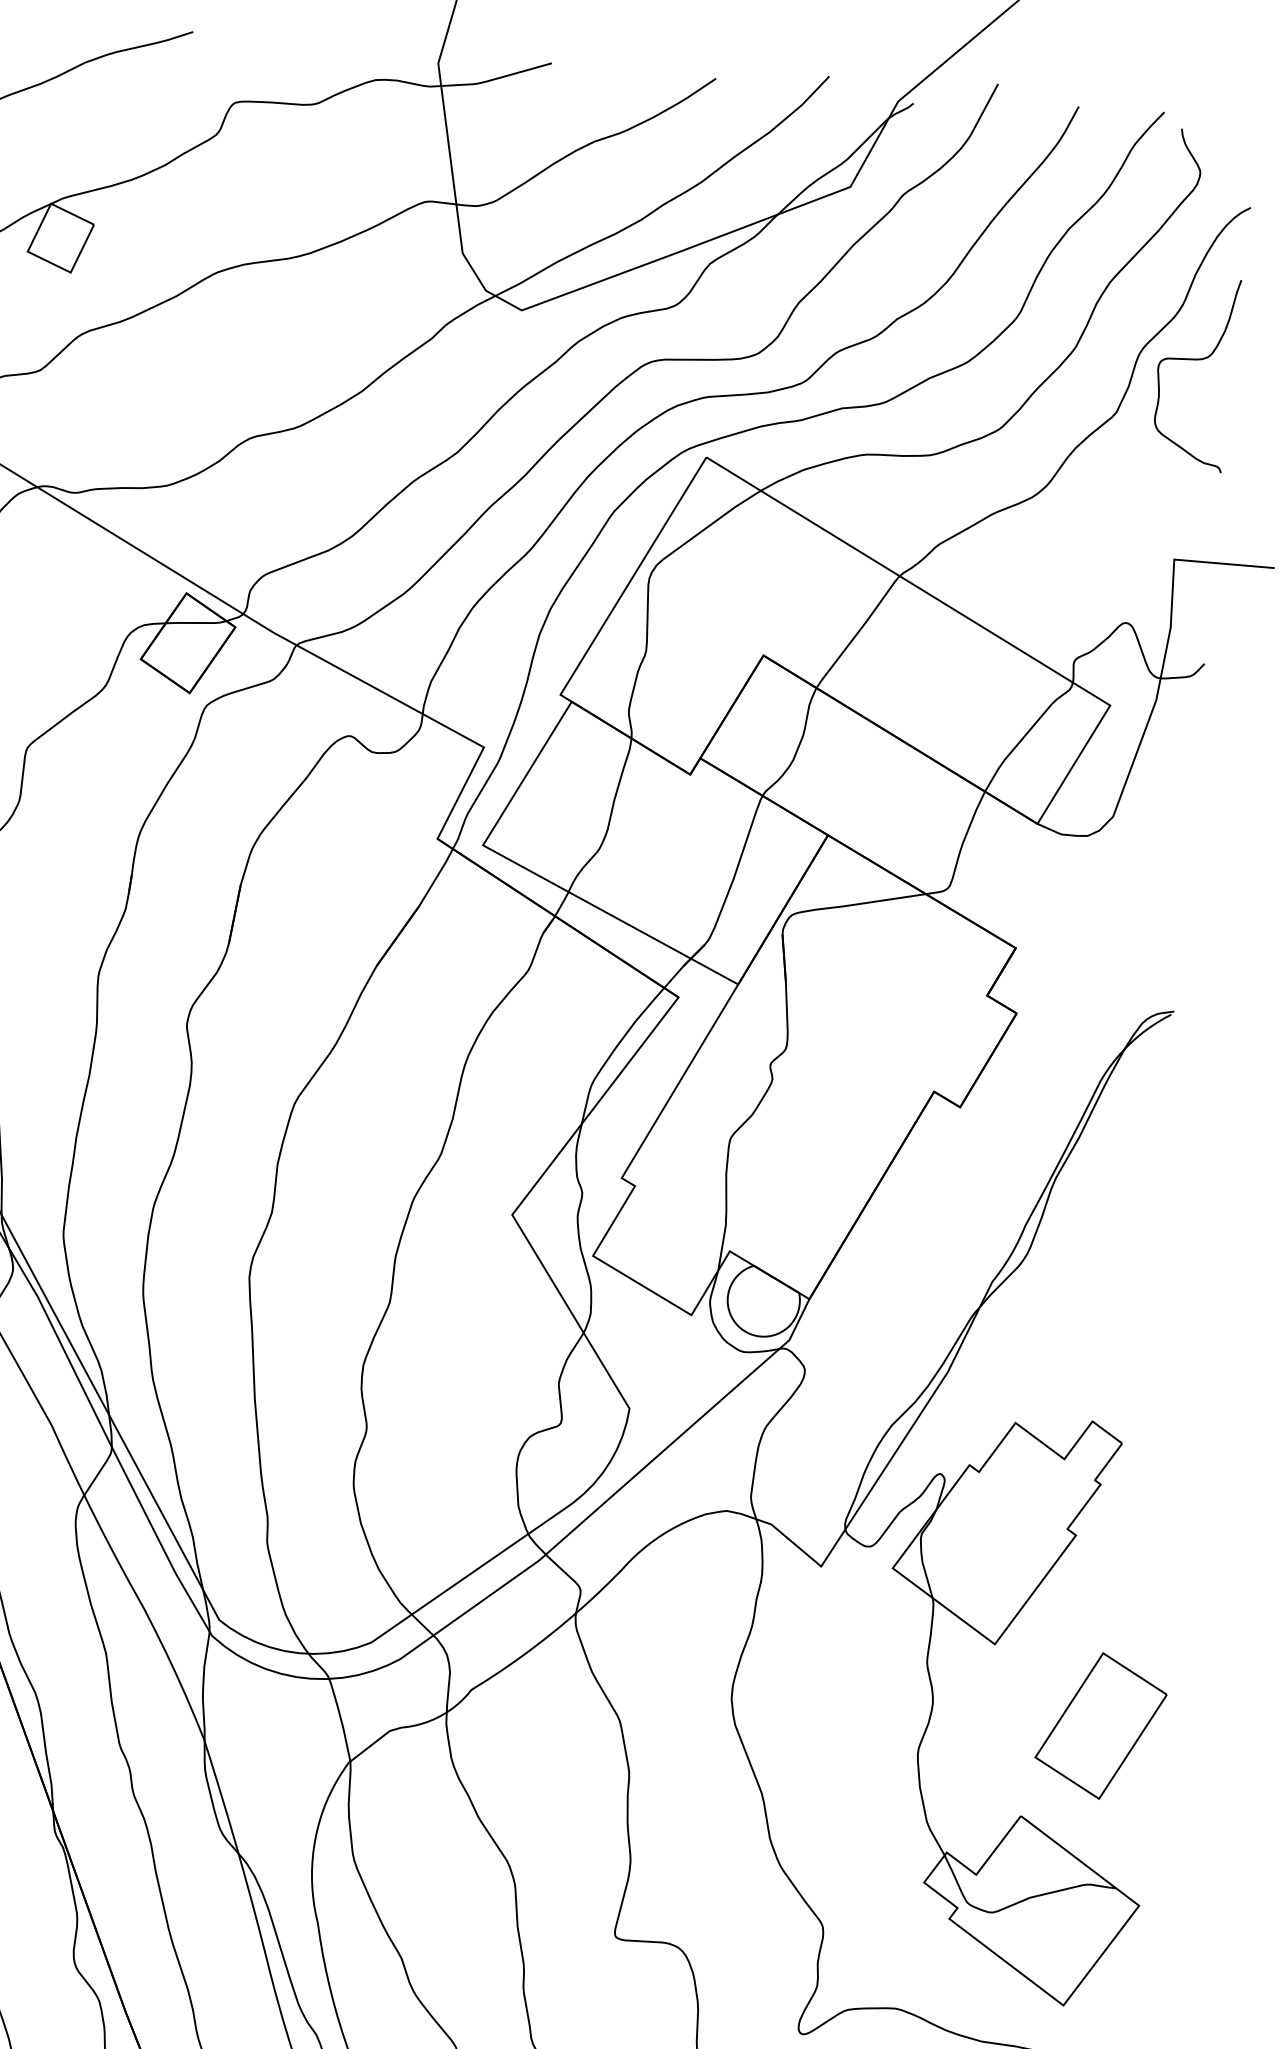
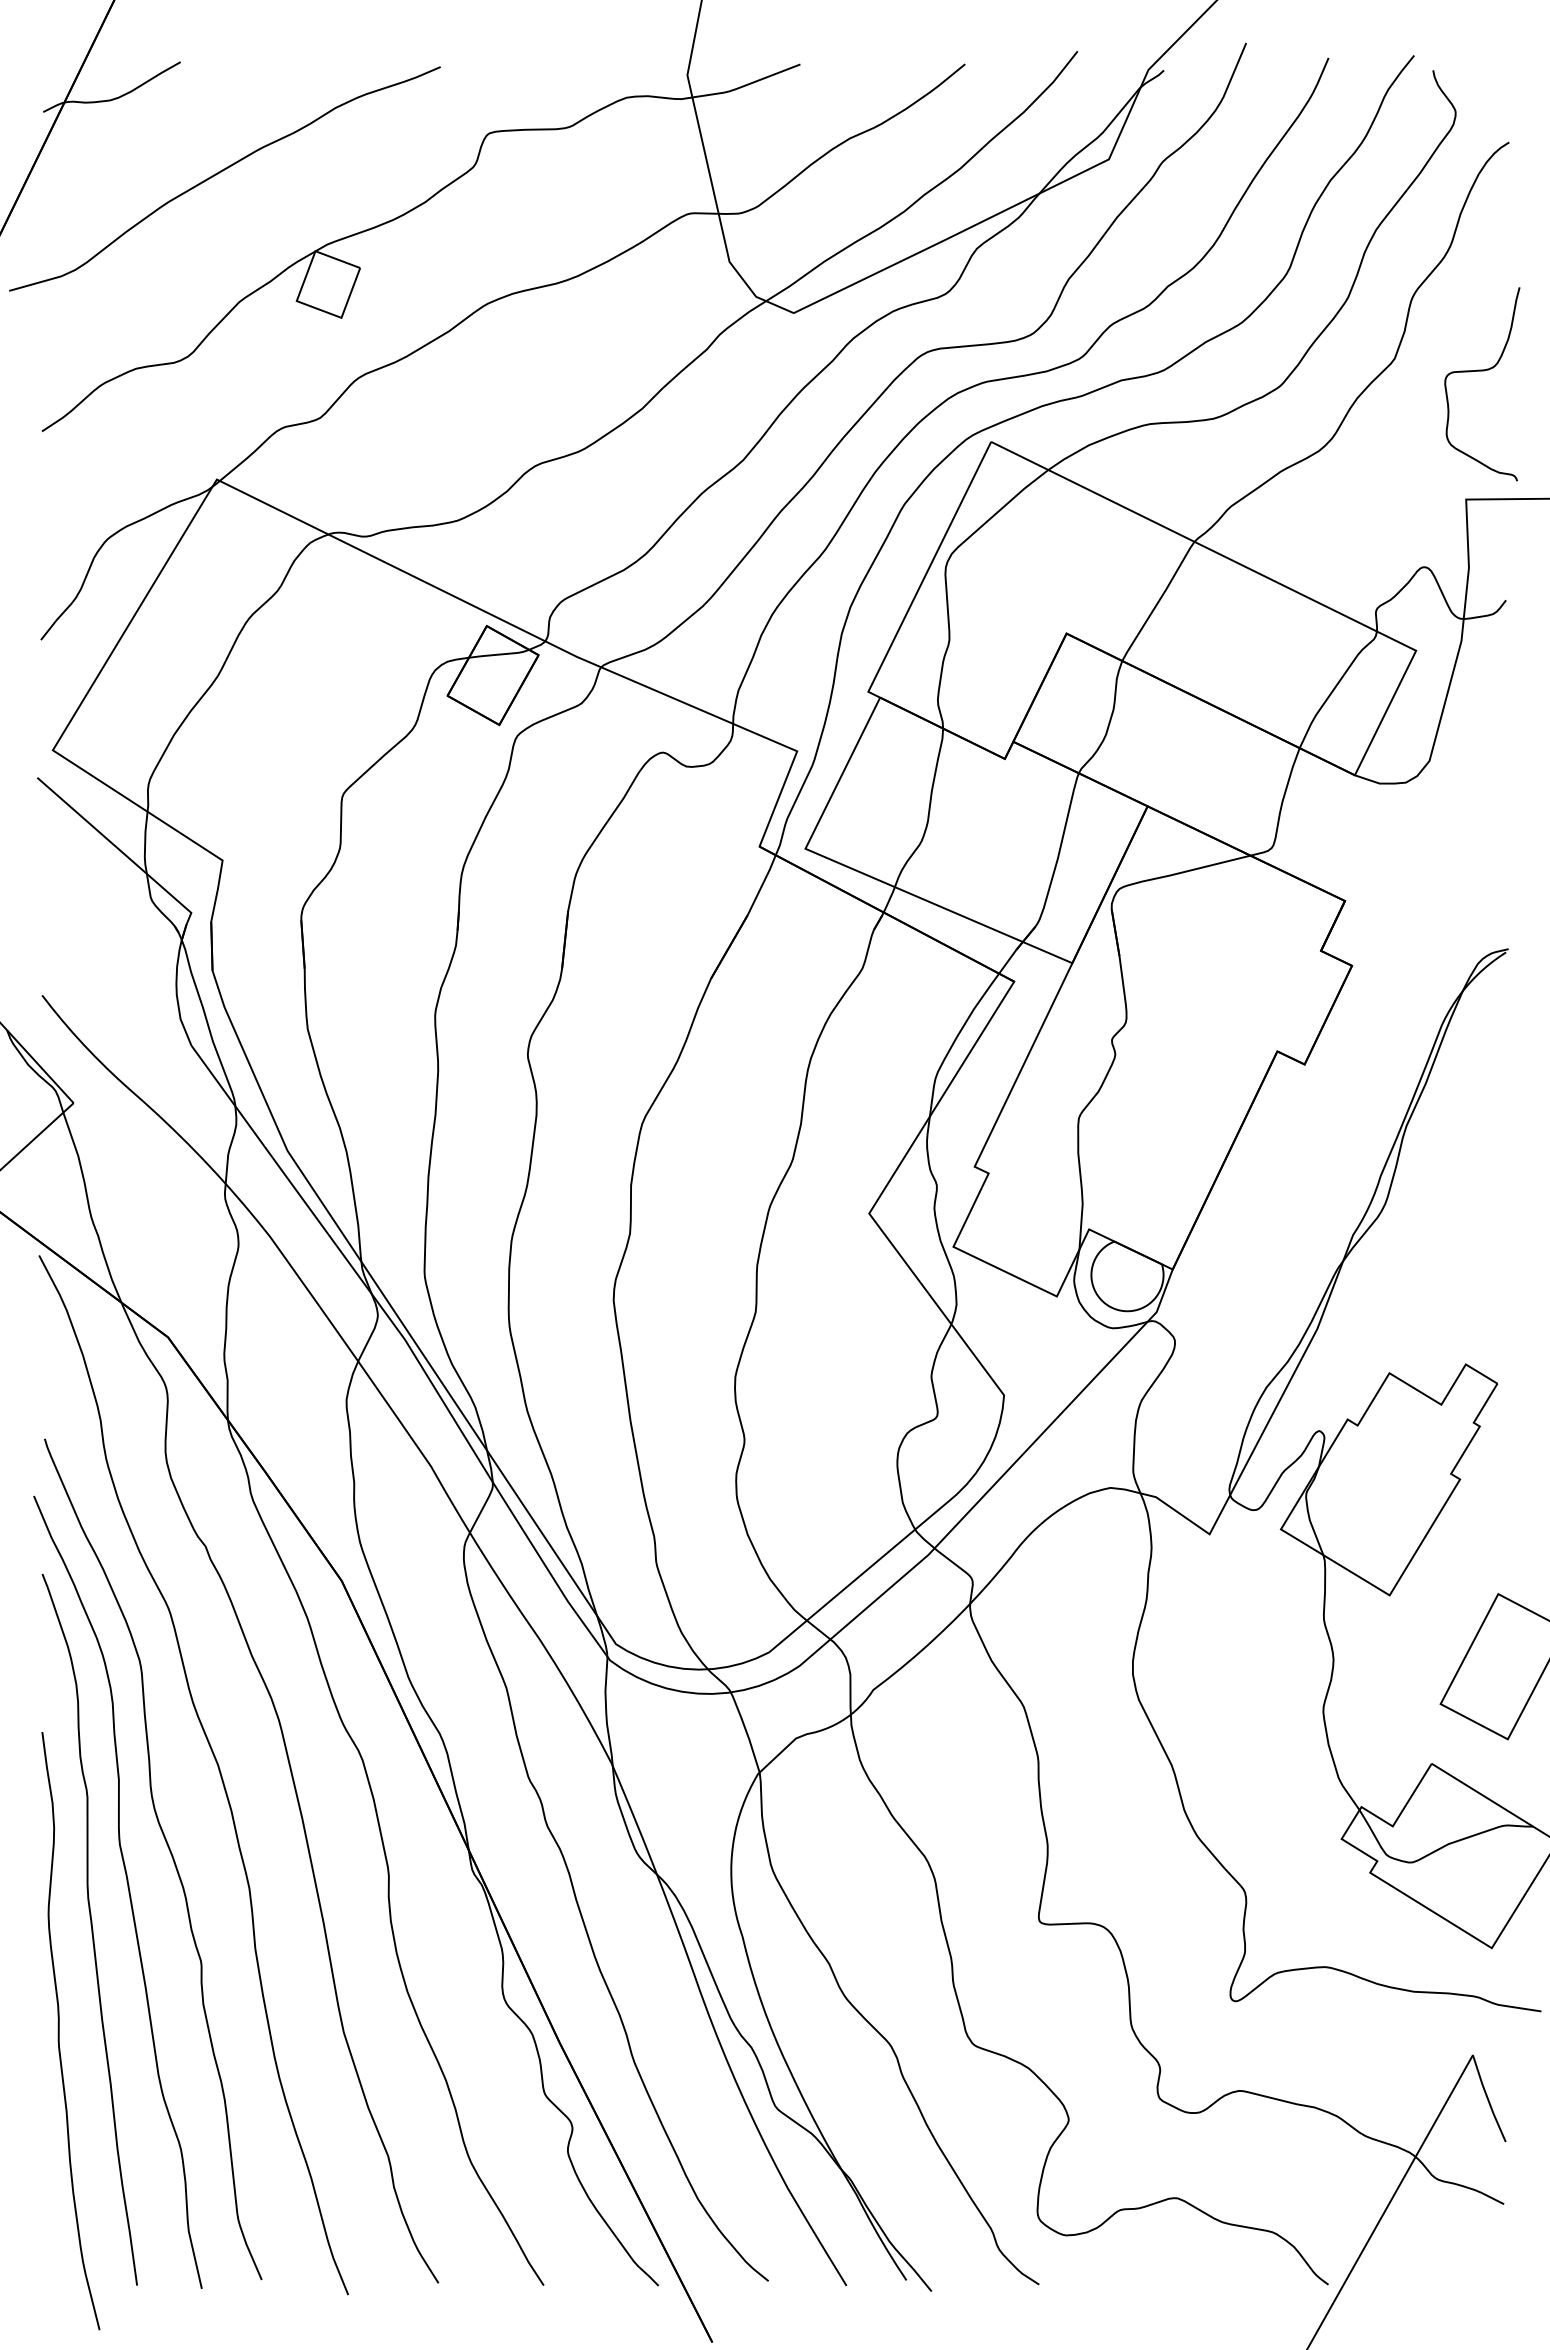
curve: (1196, 360) -> (1482, 371), moved

